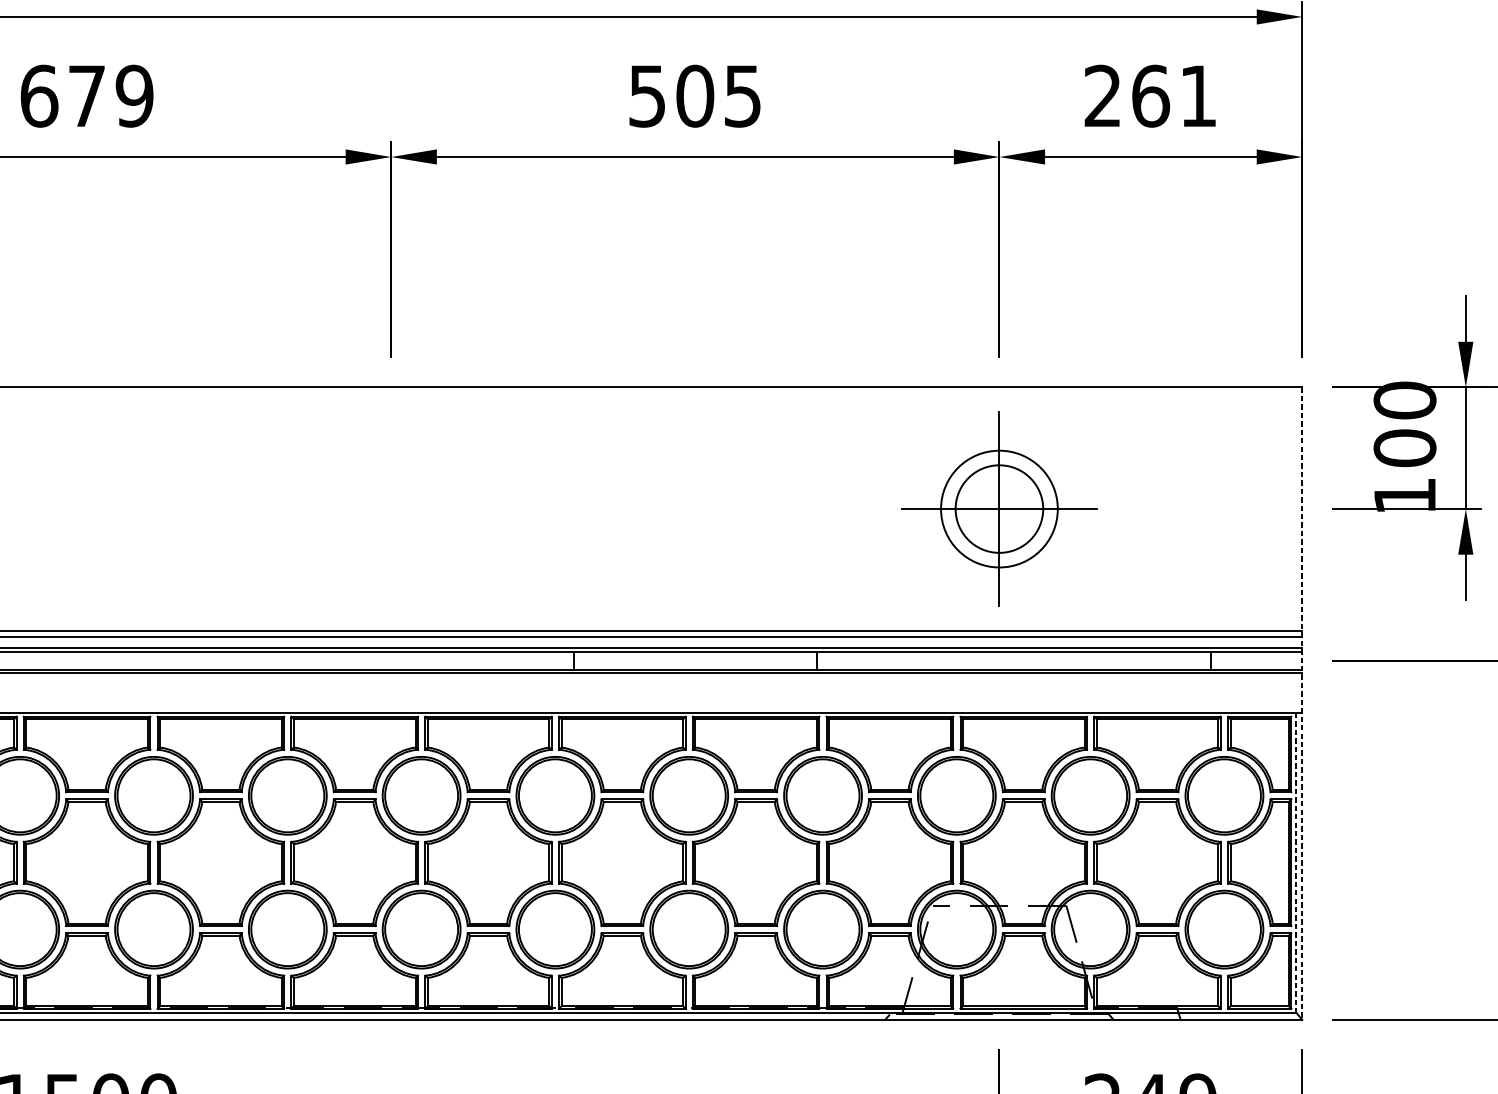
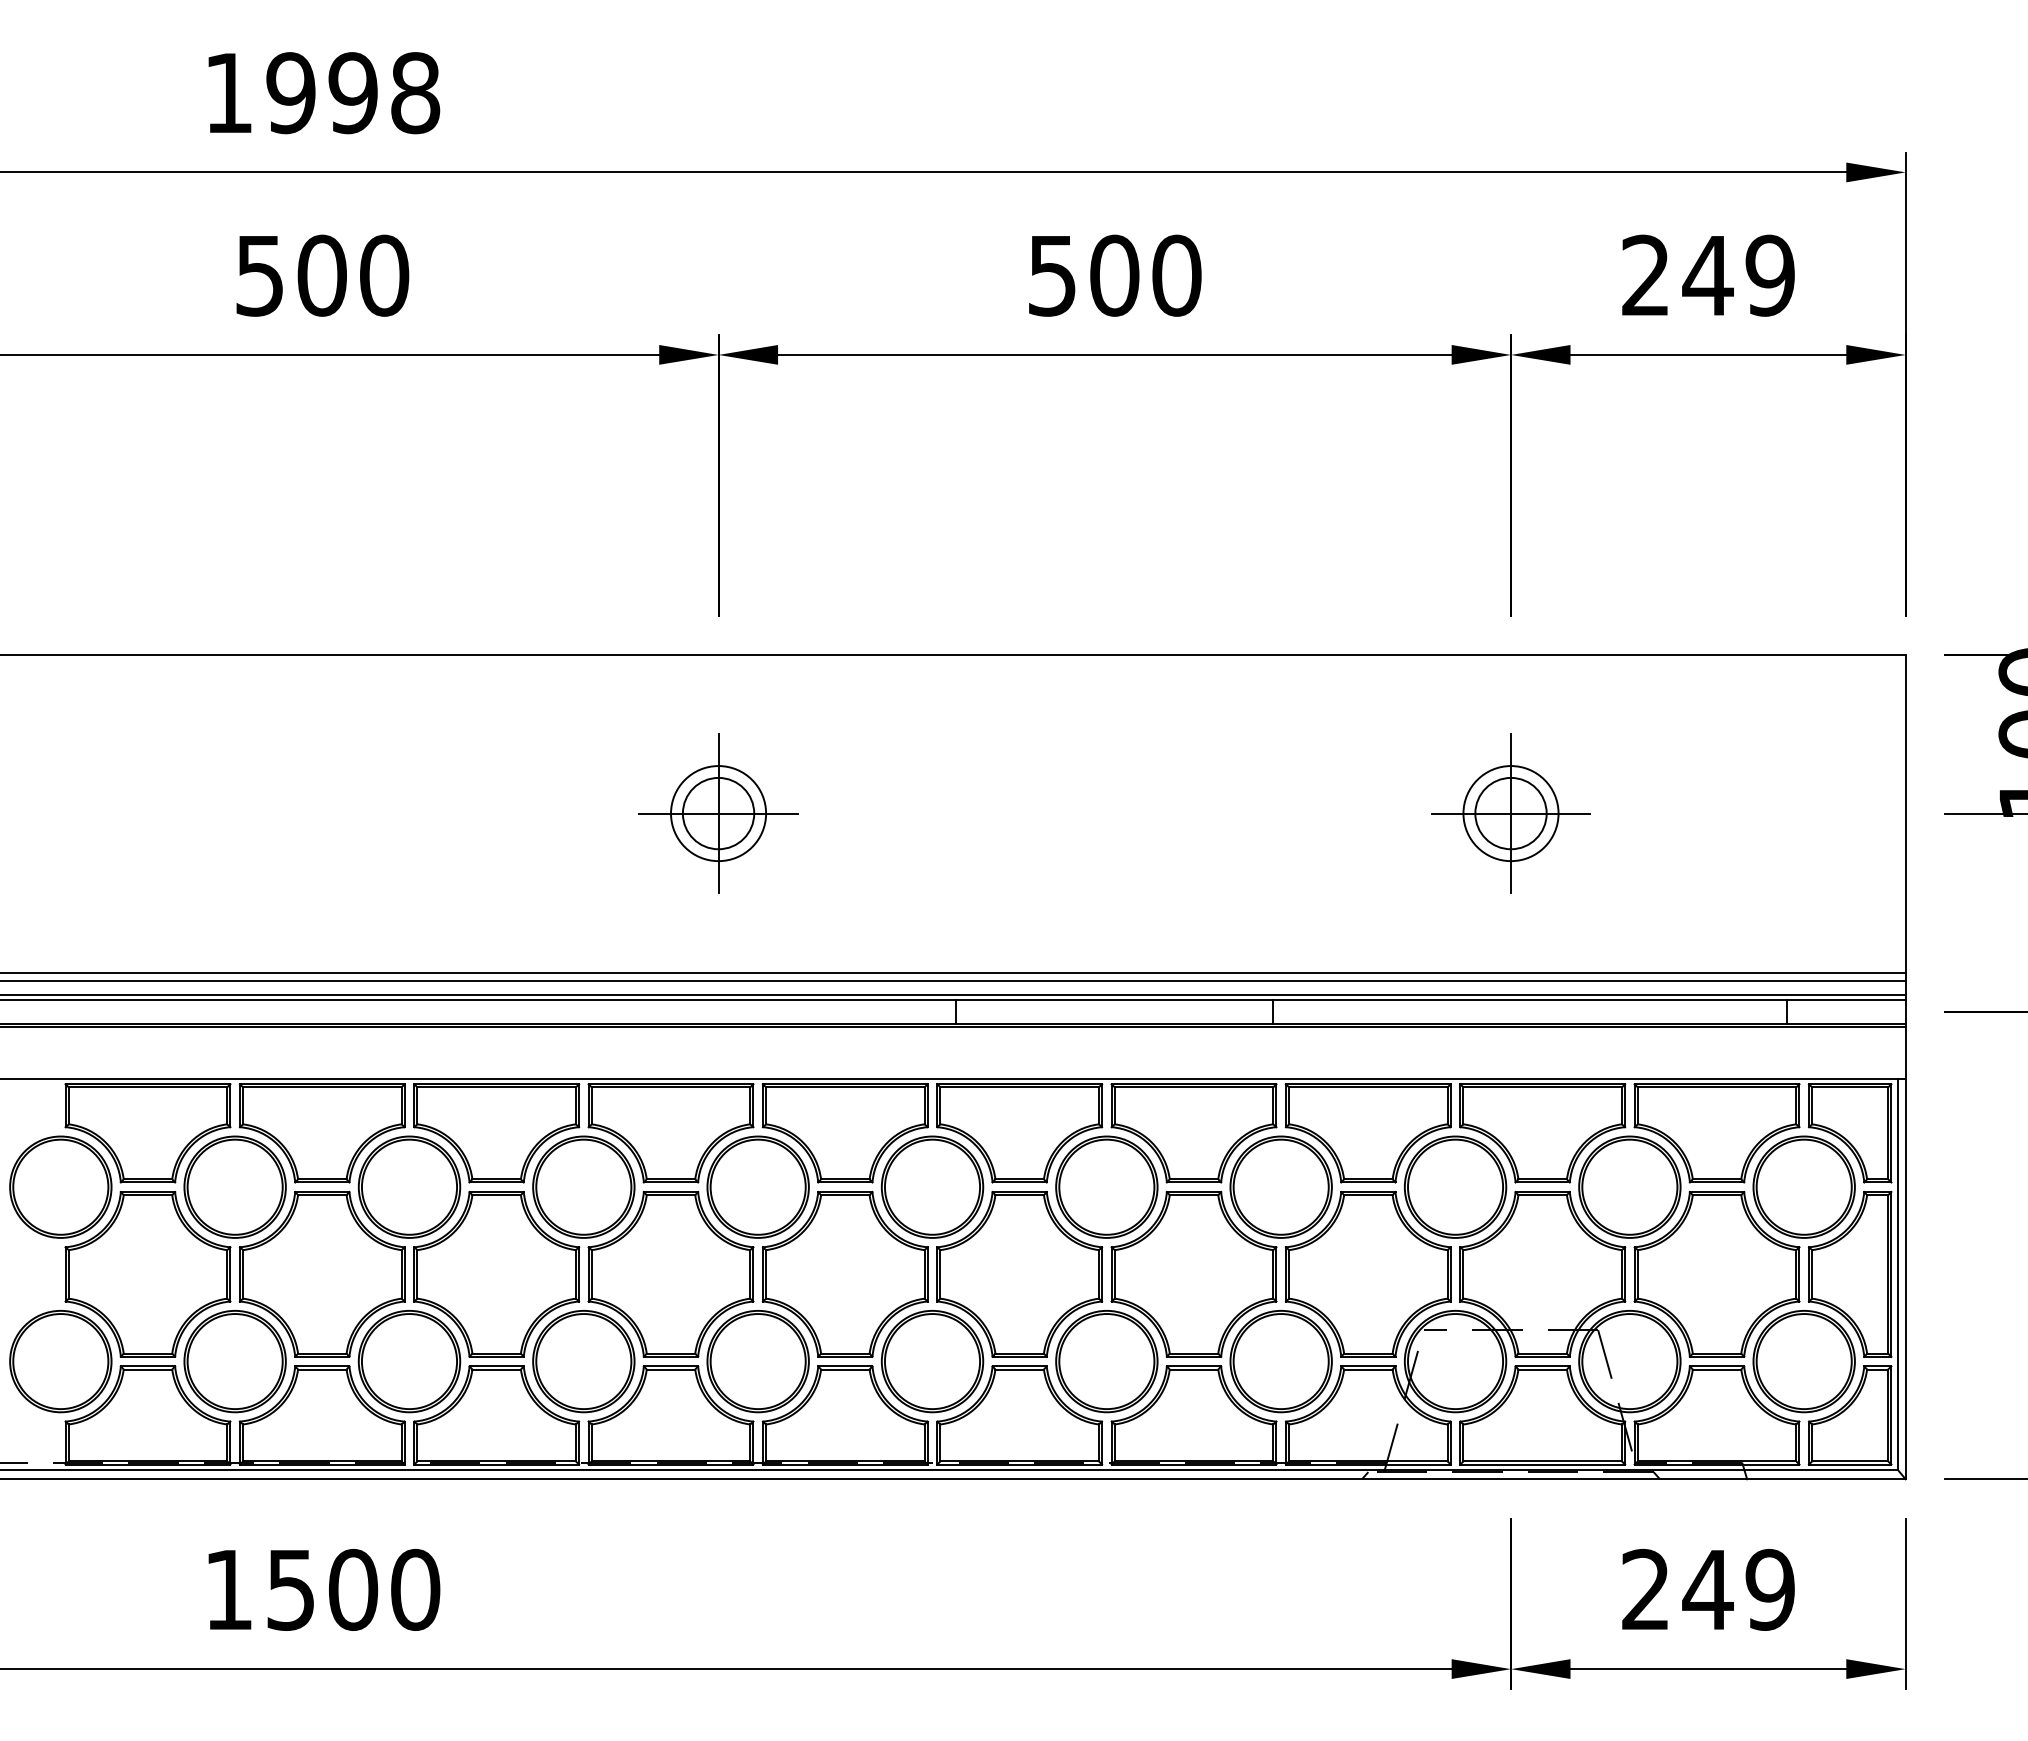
text: (87, 96) -> (322, 275), 679 -> 500
text: (742, 96) -> (1176, 275), 505 -> 500
text: (1174, 96) -> (1738, 275), 261 -> 249
part: (391, 508) -> (718, 813), added
part: (999, 508) -> (1510, 813), size x0.62
line: (1302, 703) -> (1905, 1067), dashed -> solid
line: (1296, 862) -> (1897, 1274), dashed -> solid

